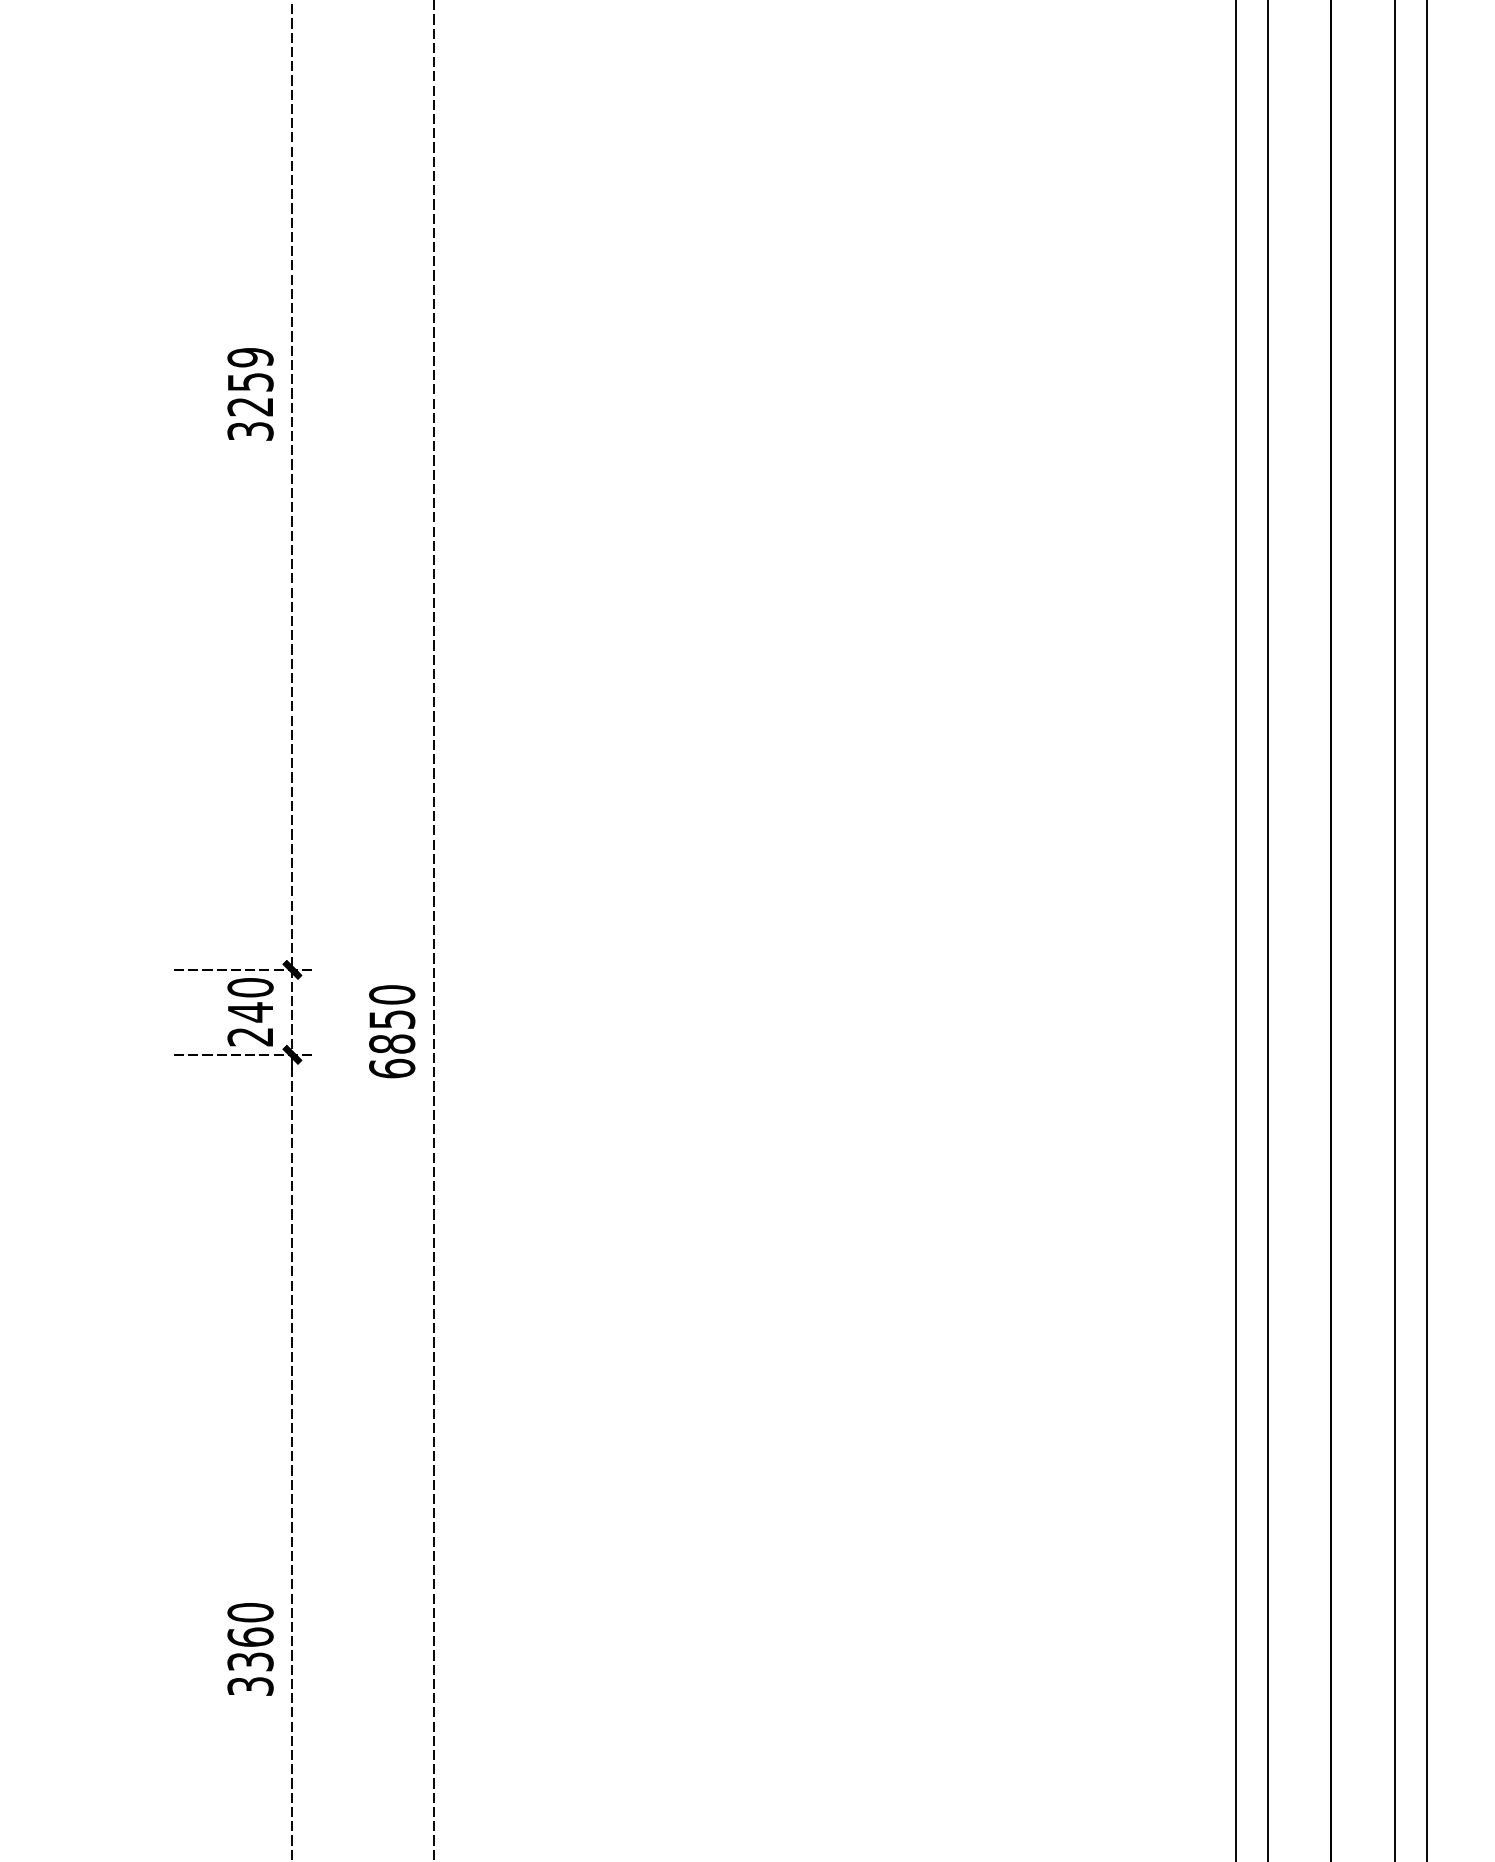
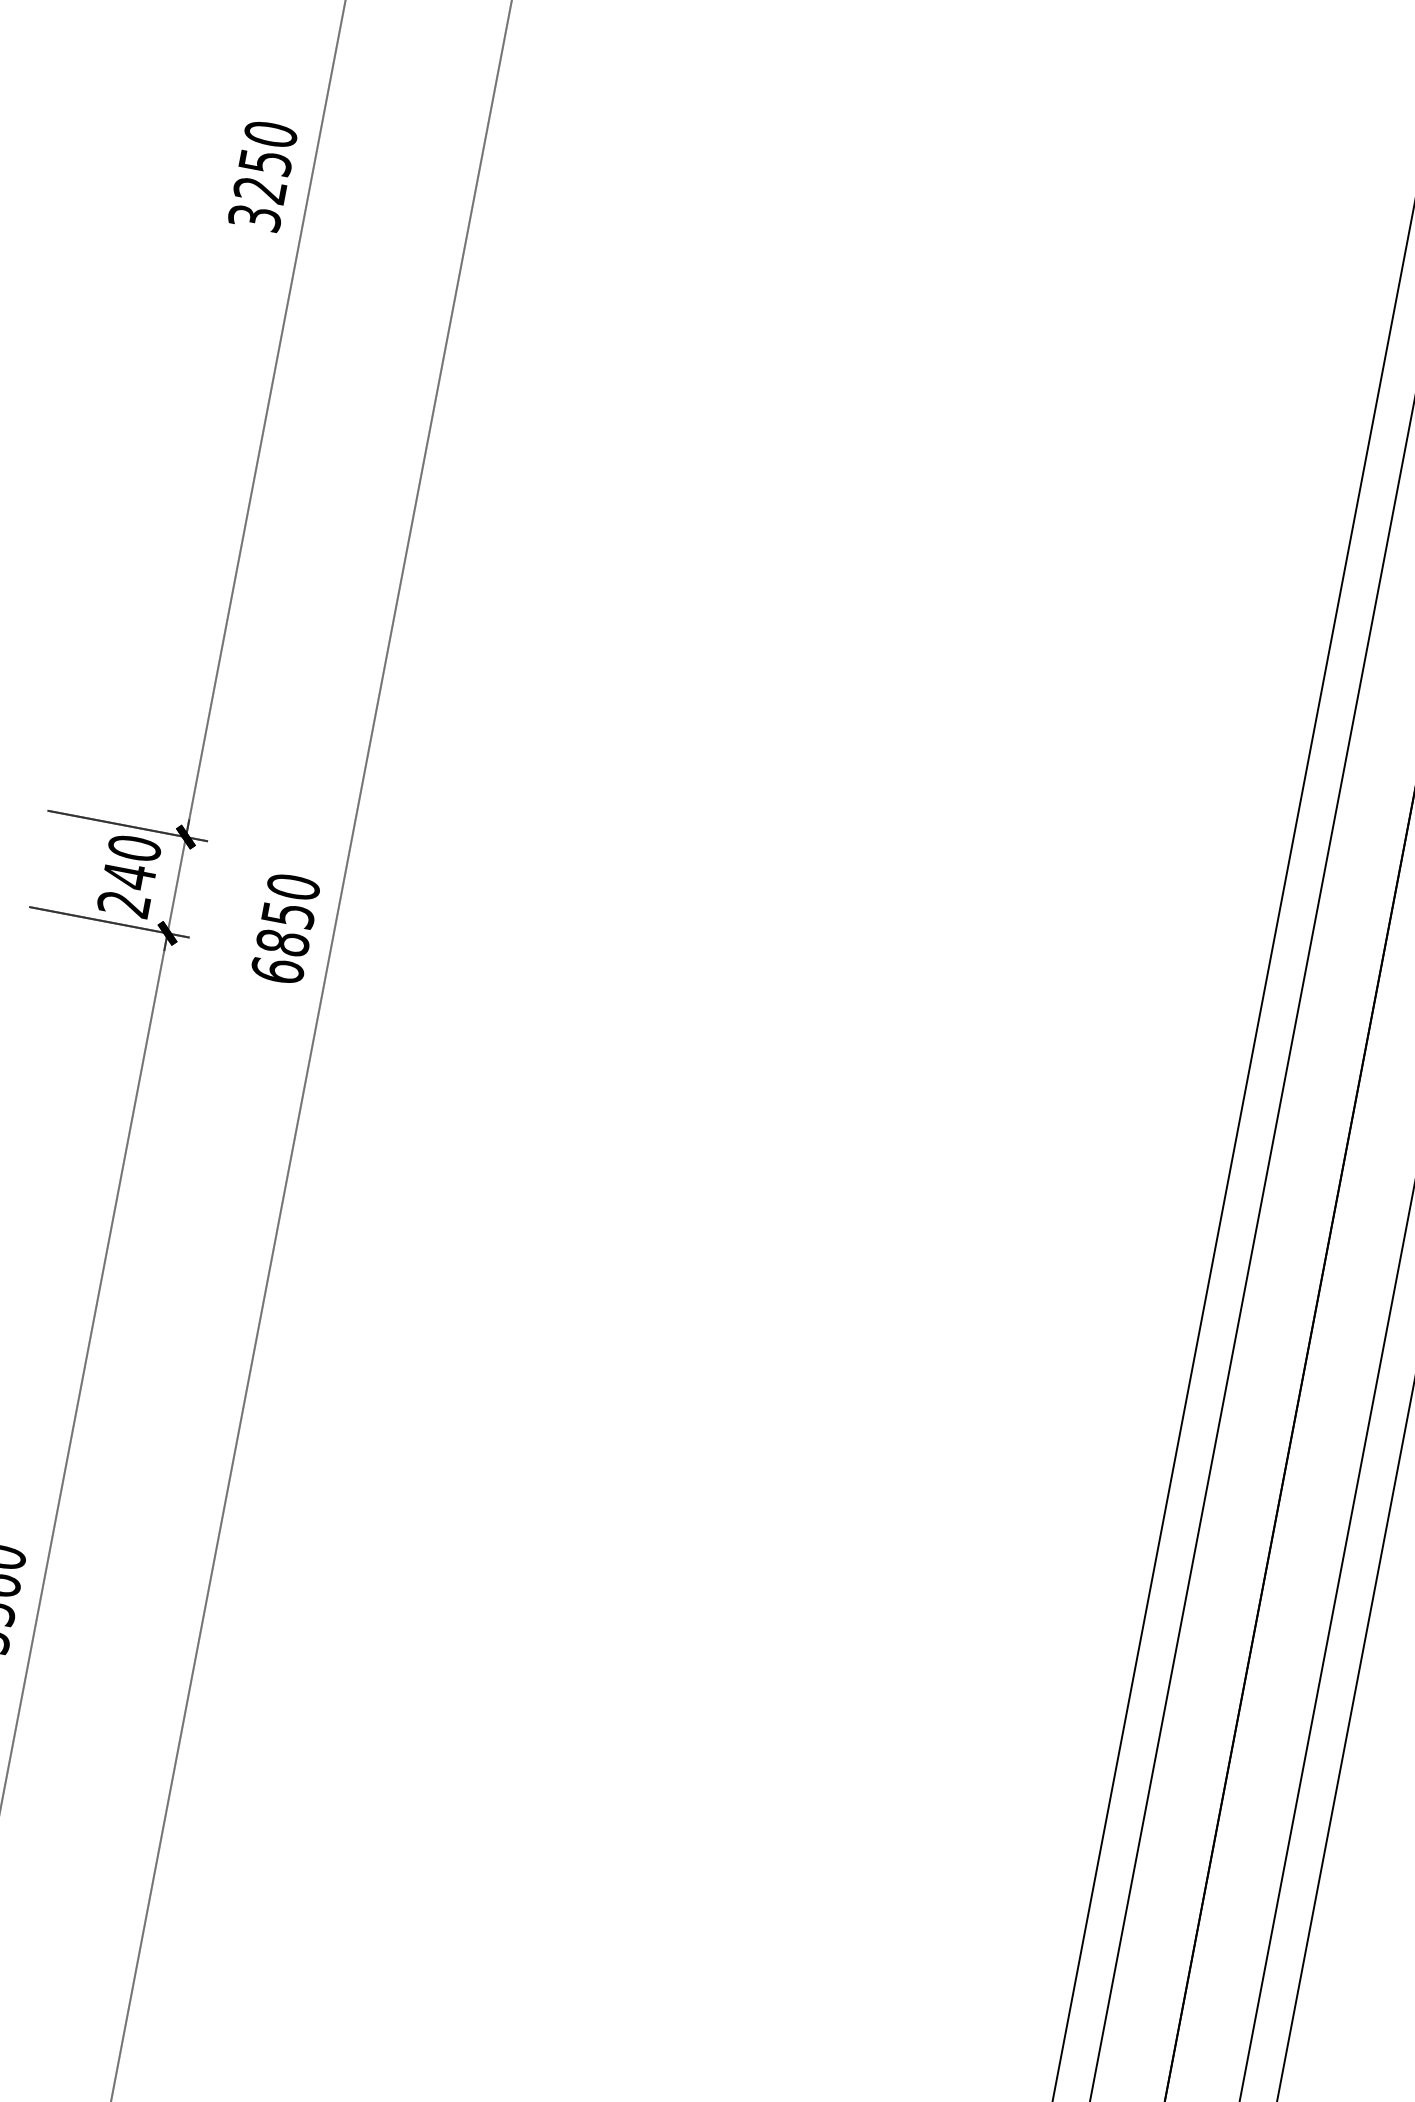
text: (250, 357) -> (270, 134), 3259 -> 3250

